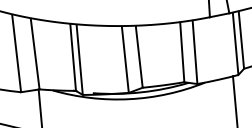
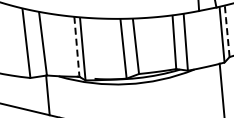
line: (241, 39) -> (227, 30), solid -> dashed
line: (72, 56) -> (76, 46), solid -> dashed

